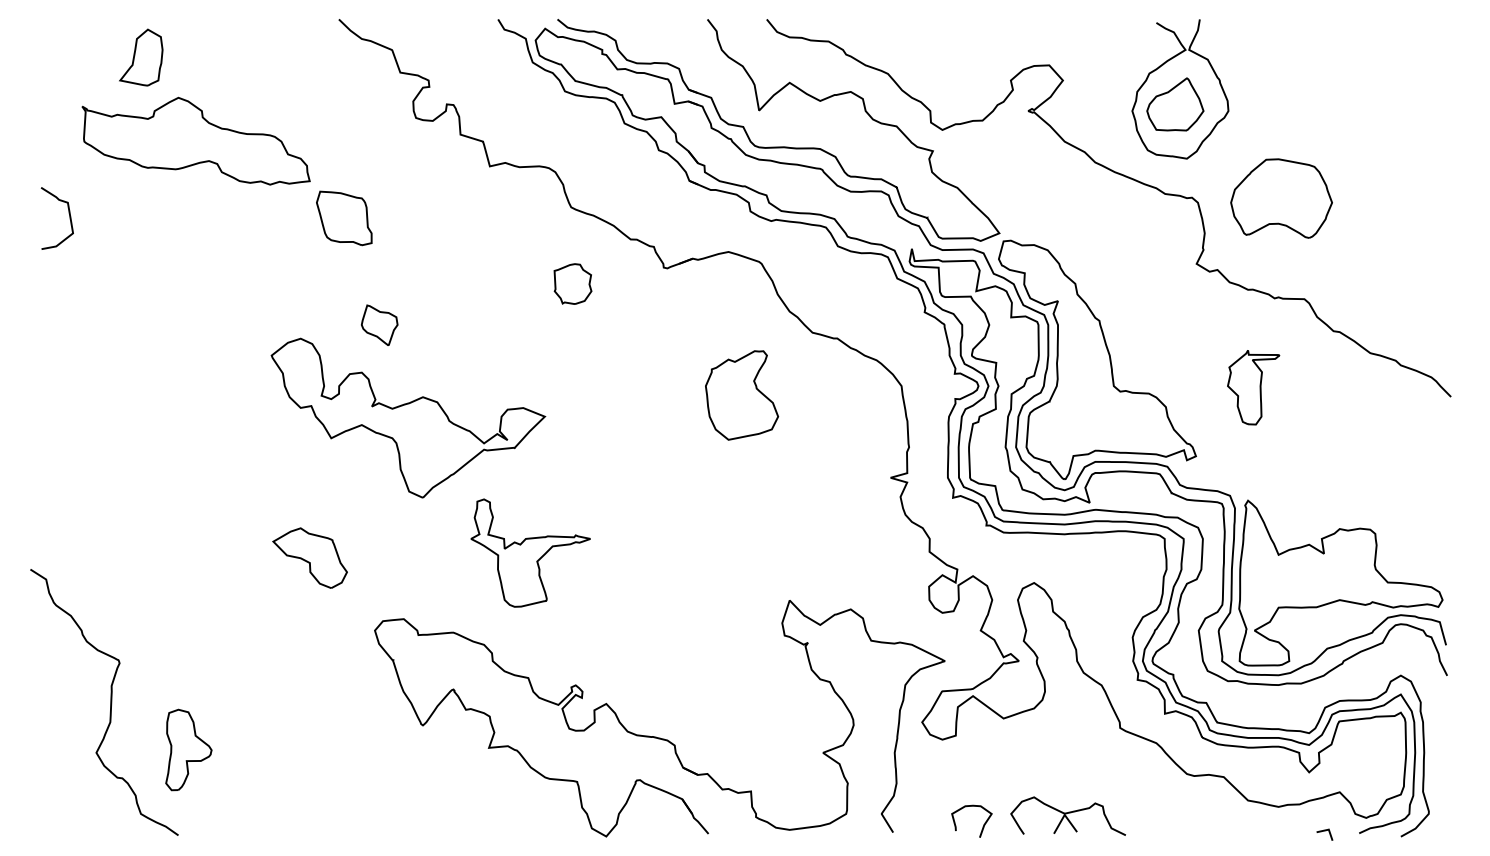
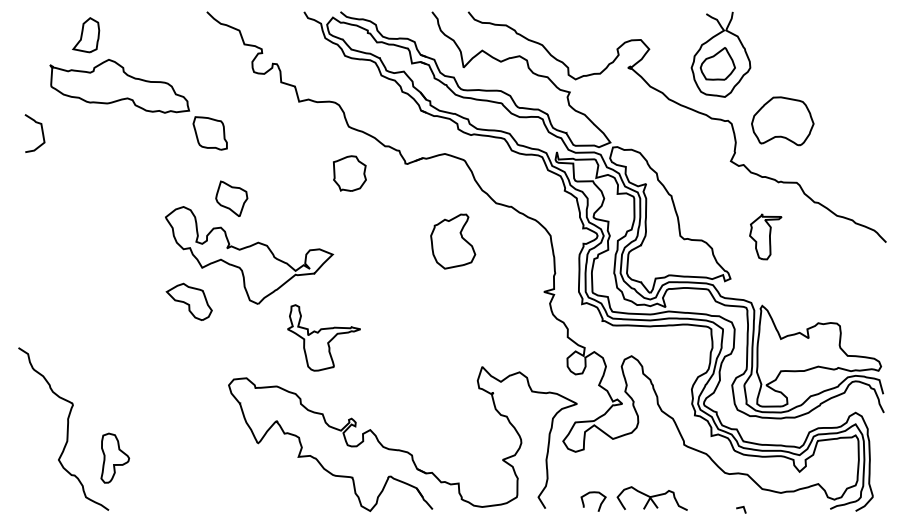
part: (572, 283) -> (349, 173), size x1.43
part: (379, 324) -> (231, 198), size x1.43
part: (308, 557) -> (188, 301), moved
line: (1325, 832) -> (741, 508), moved

